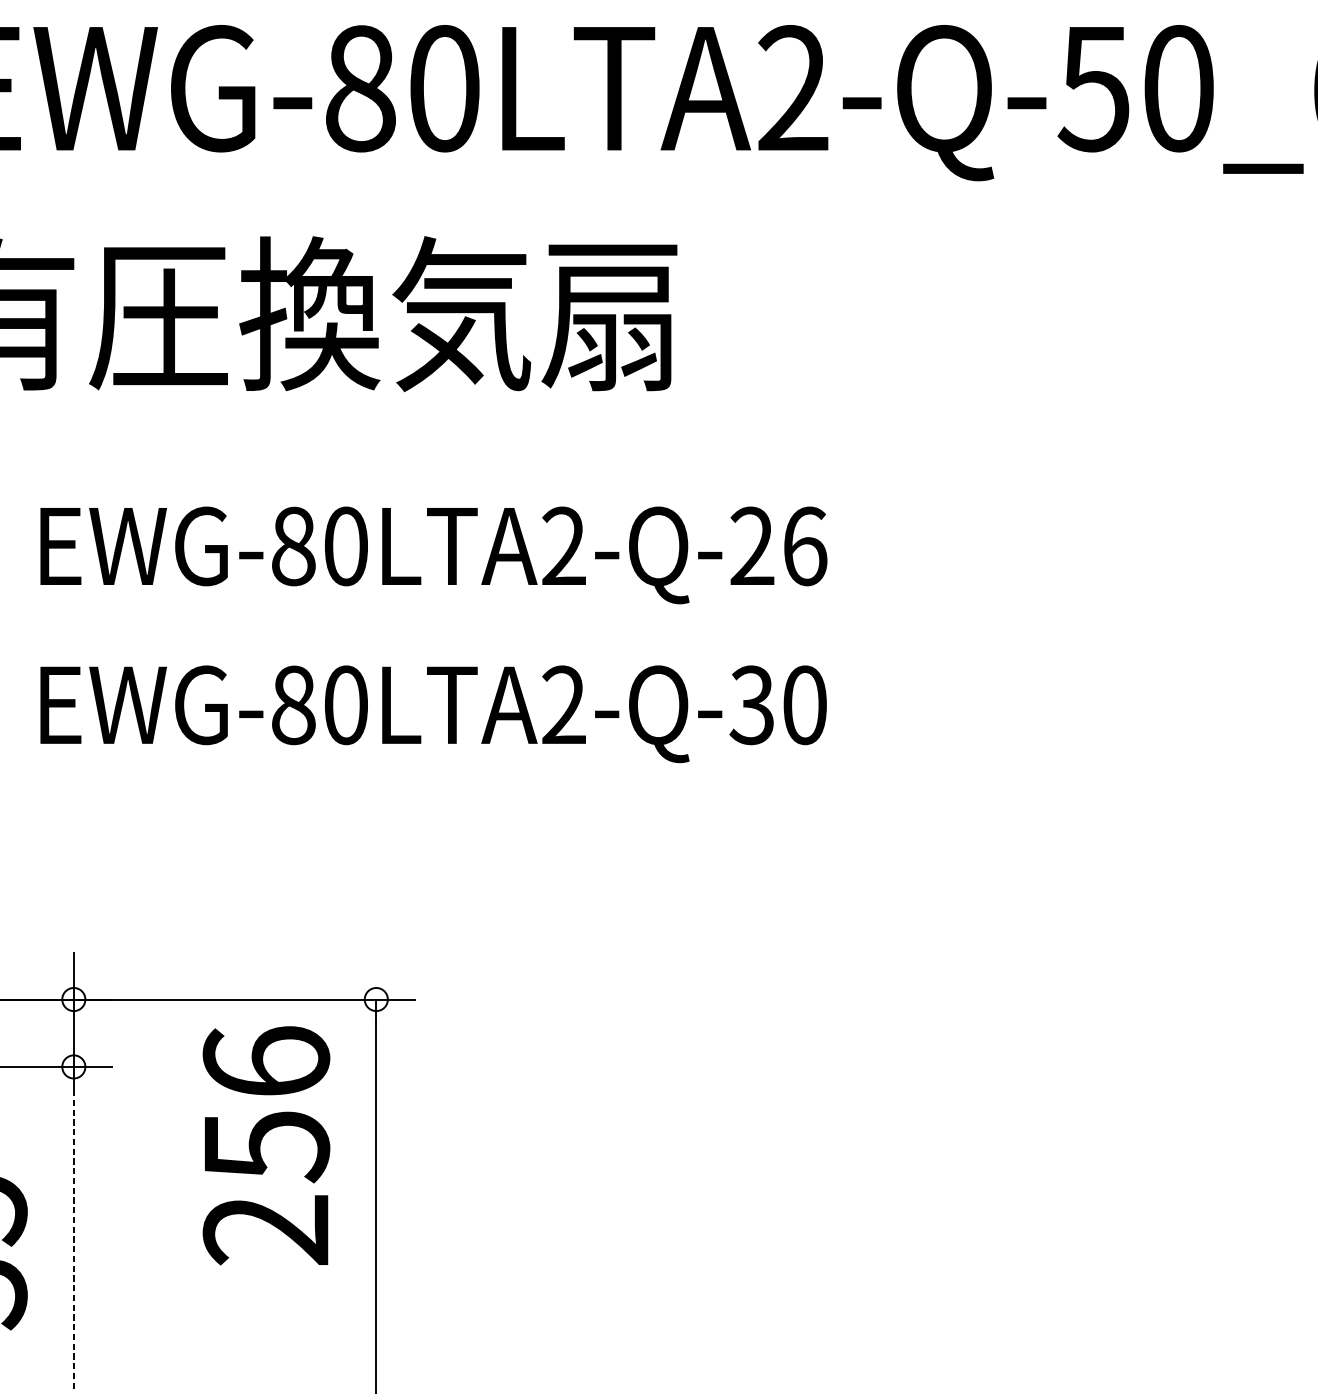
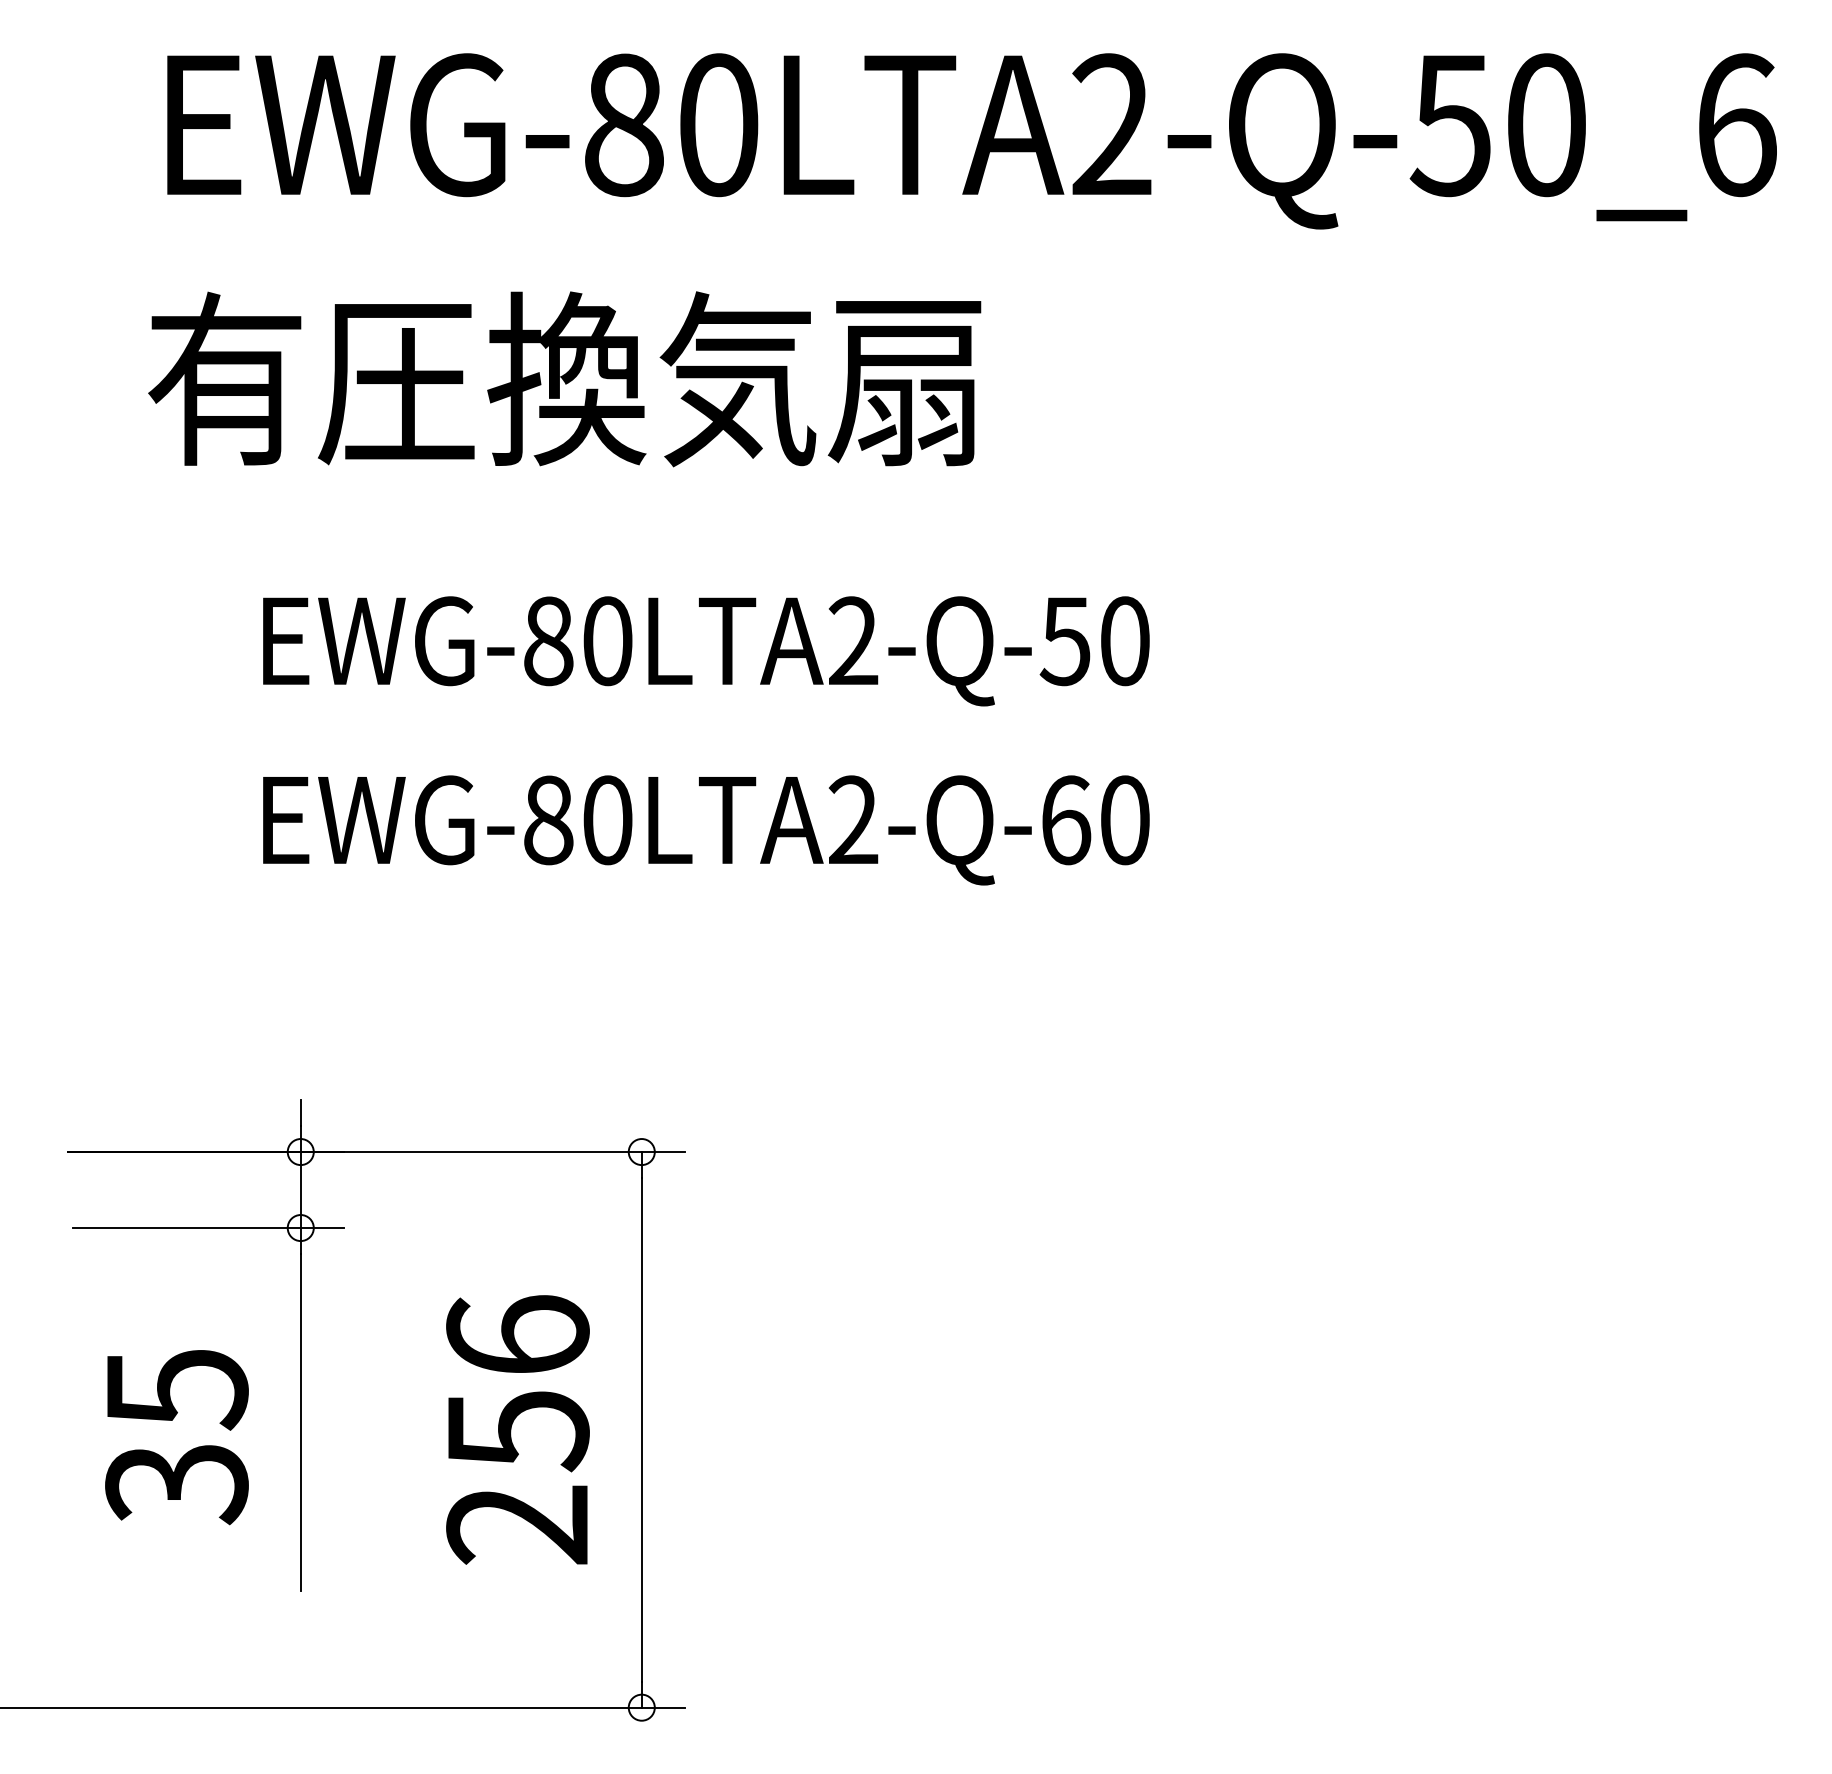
text: (777, 546) -> (1094, 641), EWG-80LTA2-Q-26 -> EWG-80LTA2-Q-50
text: (752, 705) -> (1065, 820), EWG-80LTA2-Q-30 -> EWG-80LTA2-Q-60
text: (266, 1145) -> (517, 1429), moved
line: (73, 1239) -> (300, 1422), dashed -> solid

